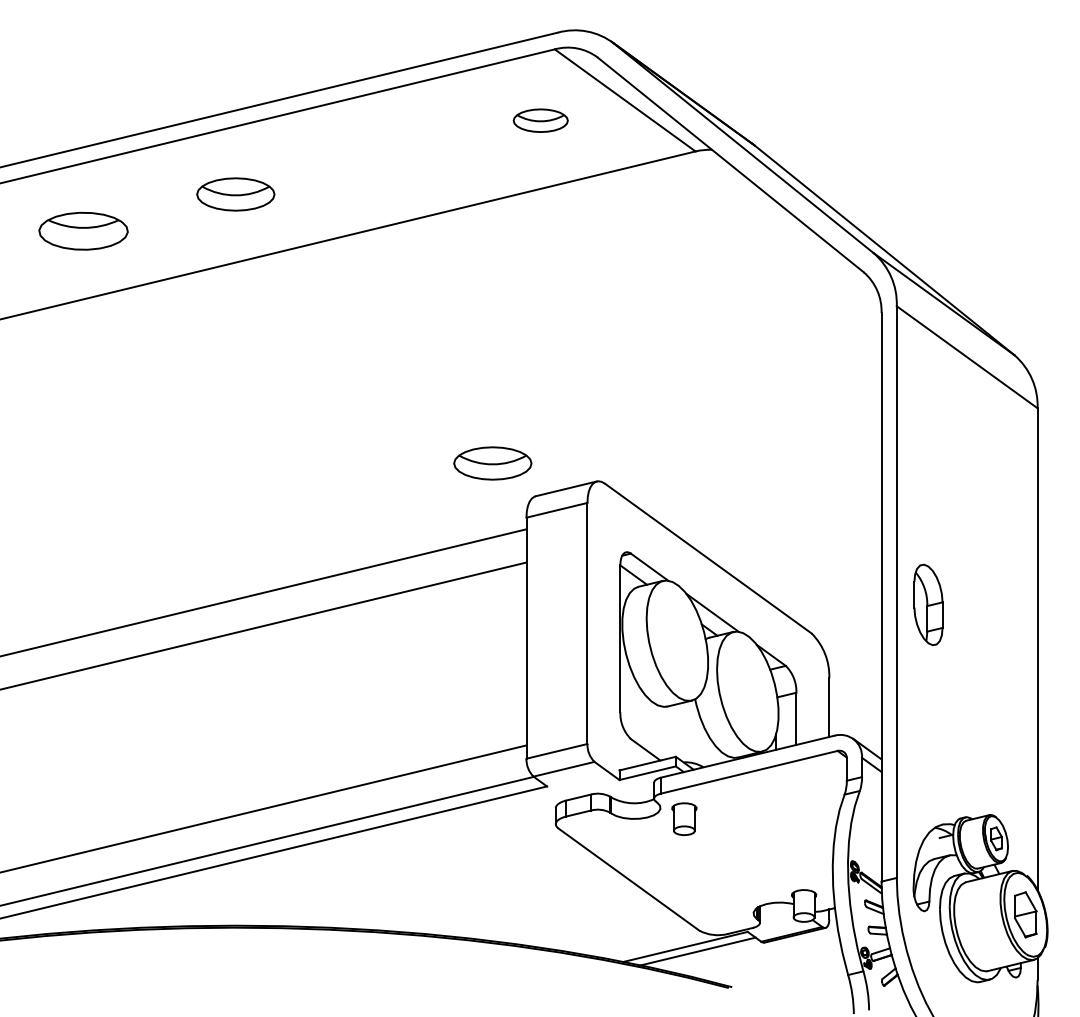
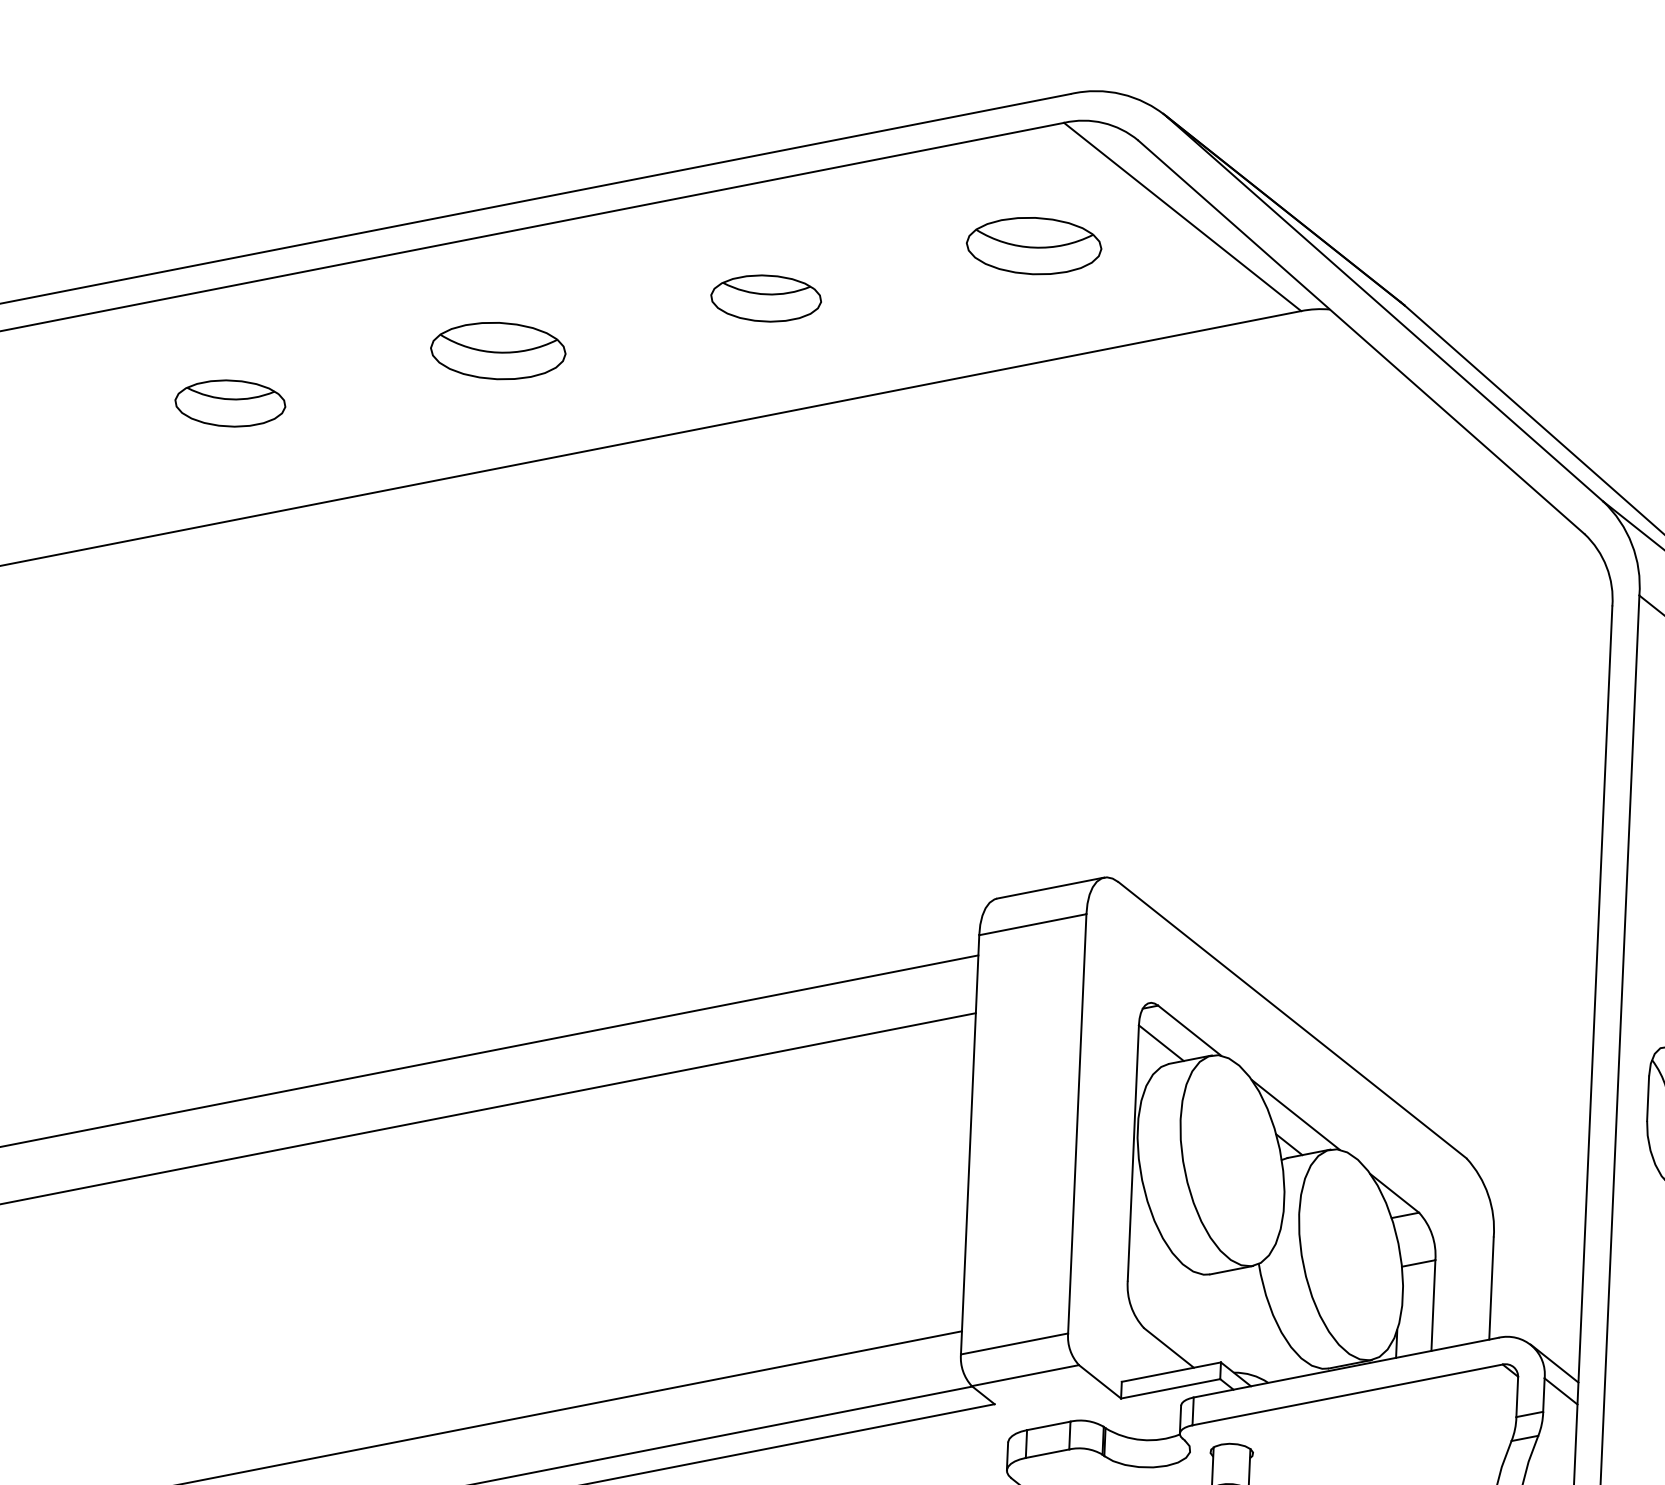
part: (540, 120) -> (1033, 245), size x1.43
part: (387, 157) -> (764, 298), added
part: (82, 231) -> (228, 403), size x0.71
part: (492, 463) -> (924, 838), removed

